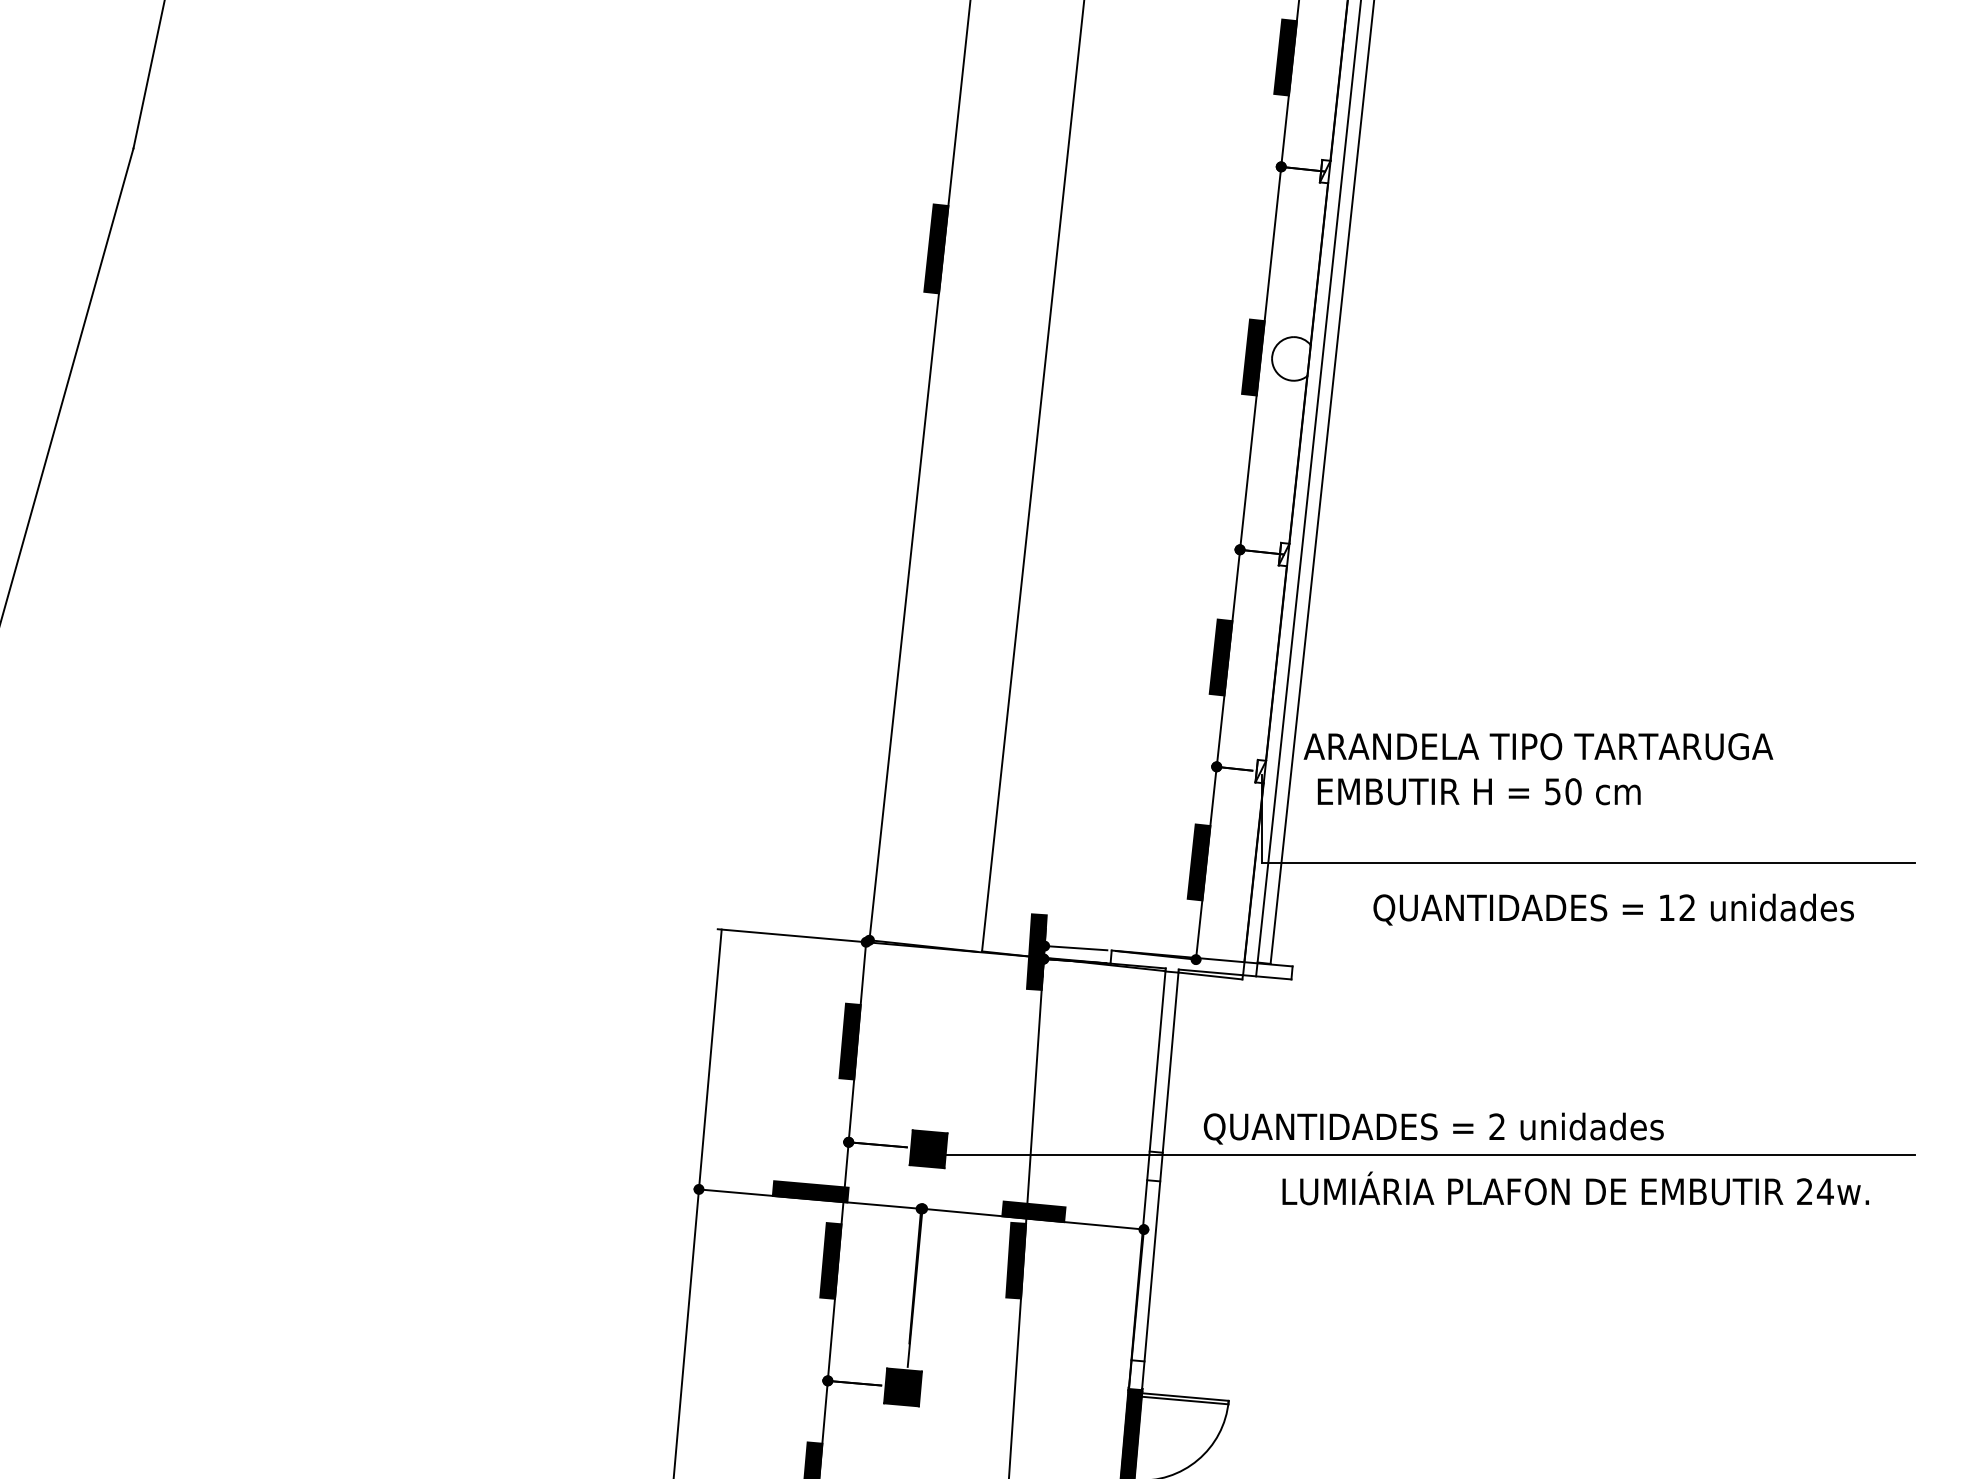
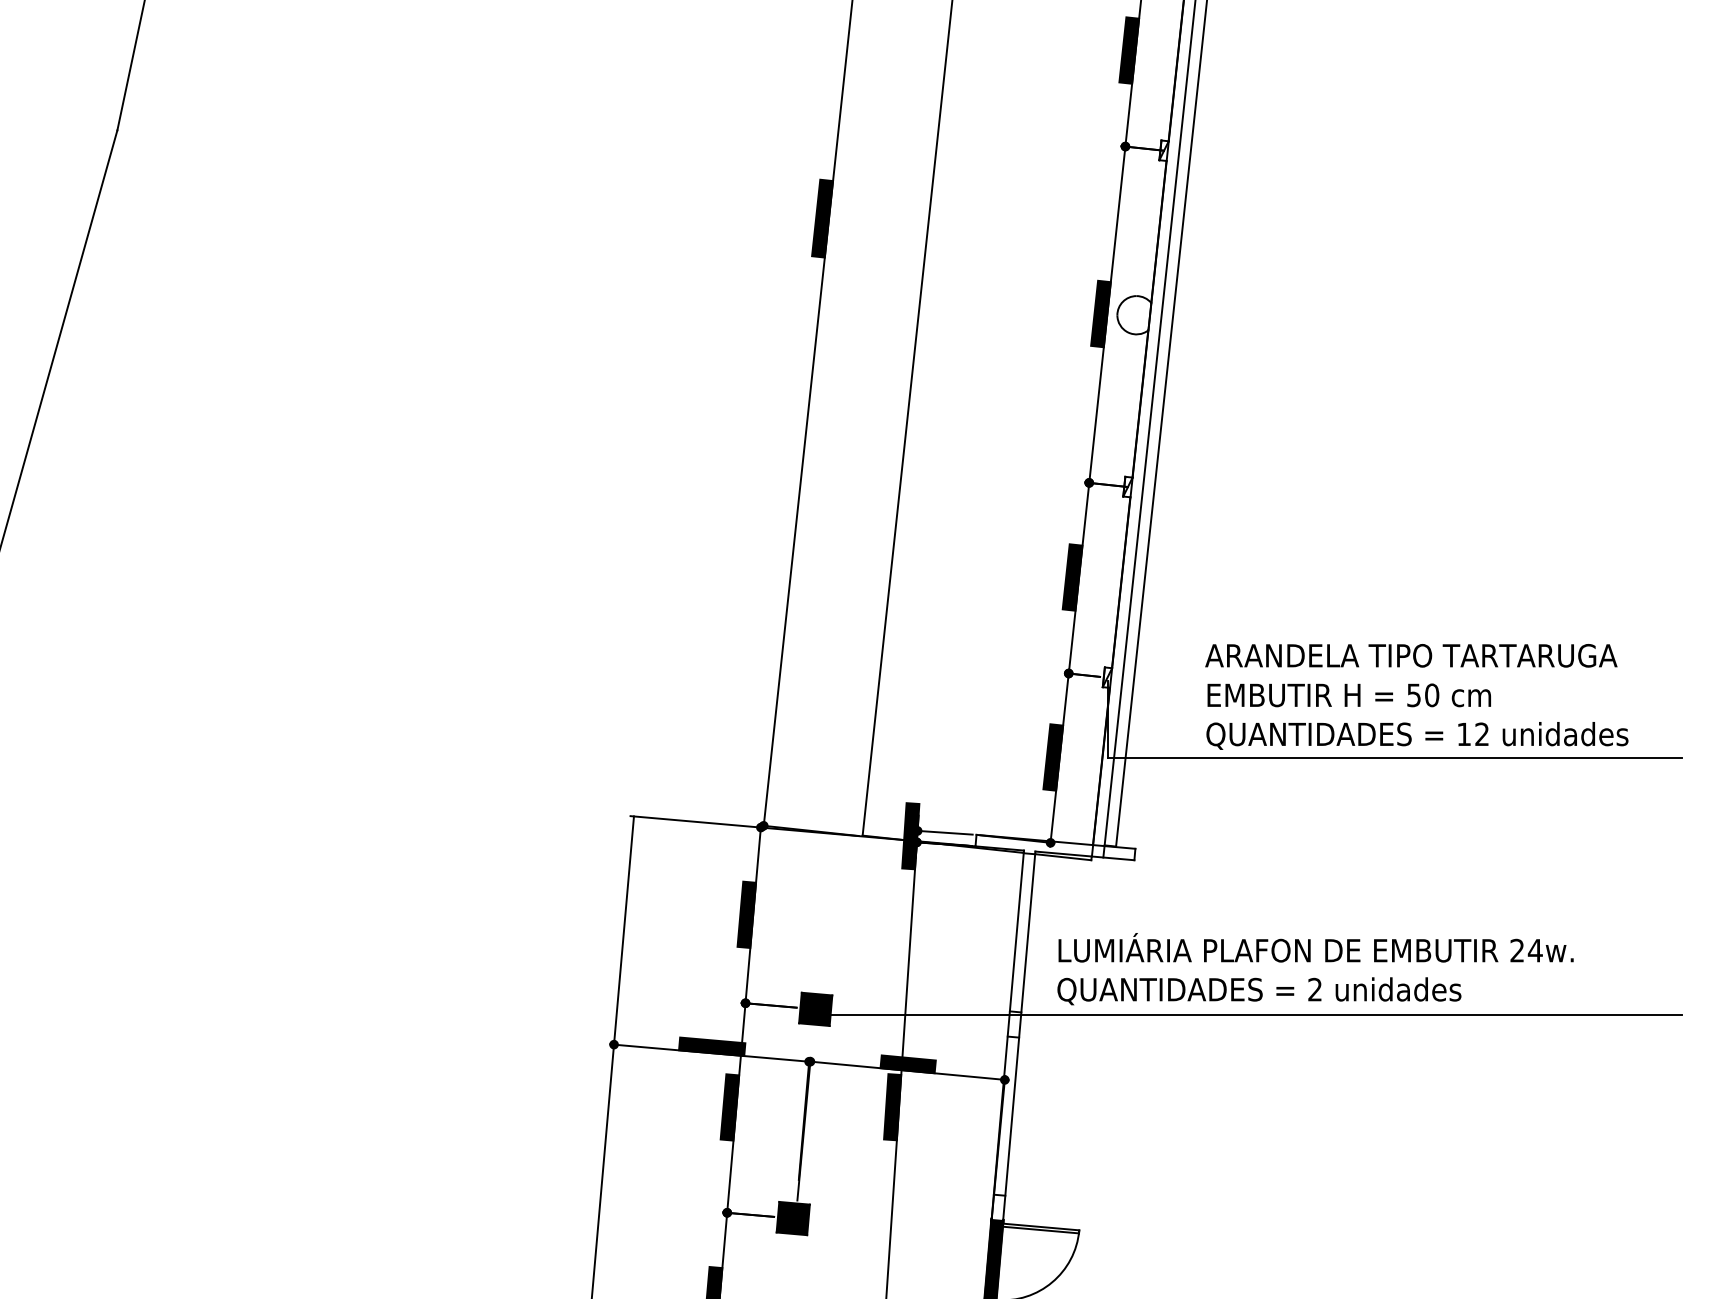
text: (1538, 746) -> (1411, 655), moved
text: (1478, 791) -> (1348, 695), moved
text: (1613, 909) -> (1417, 735), moved
text: (1575, 1188) -> (1315, 947), moved

